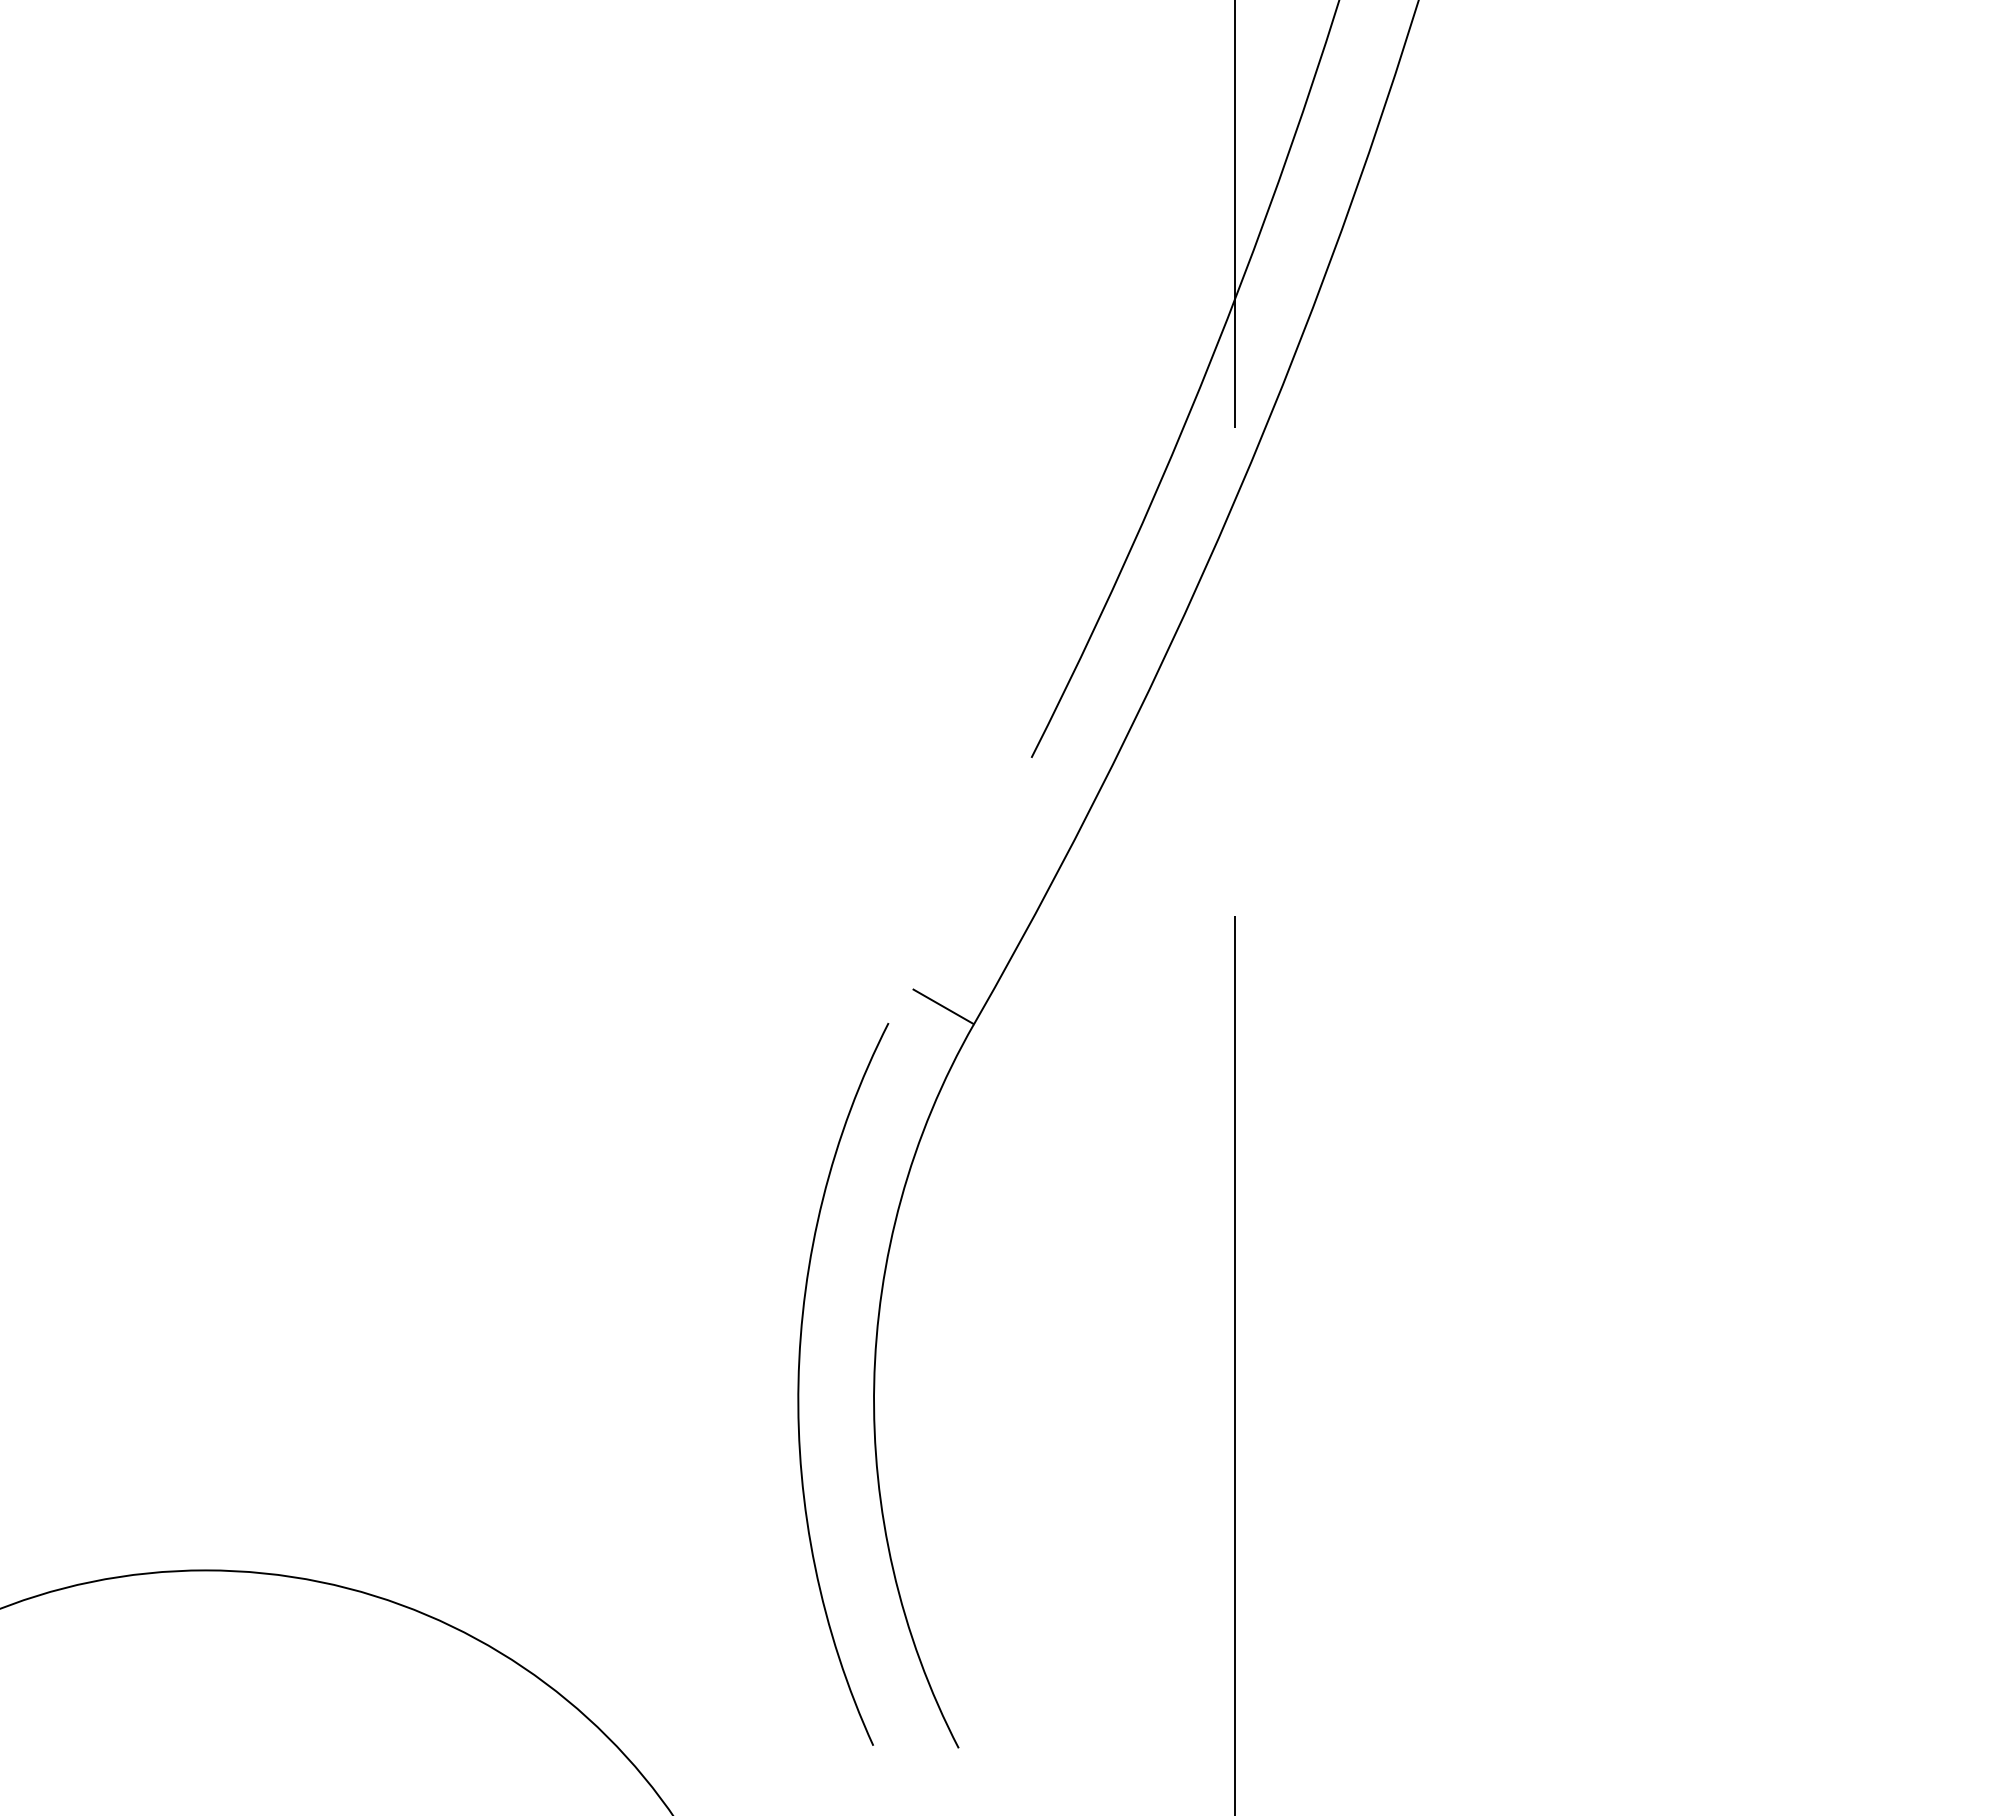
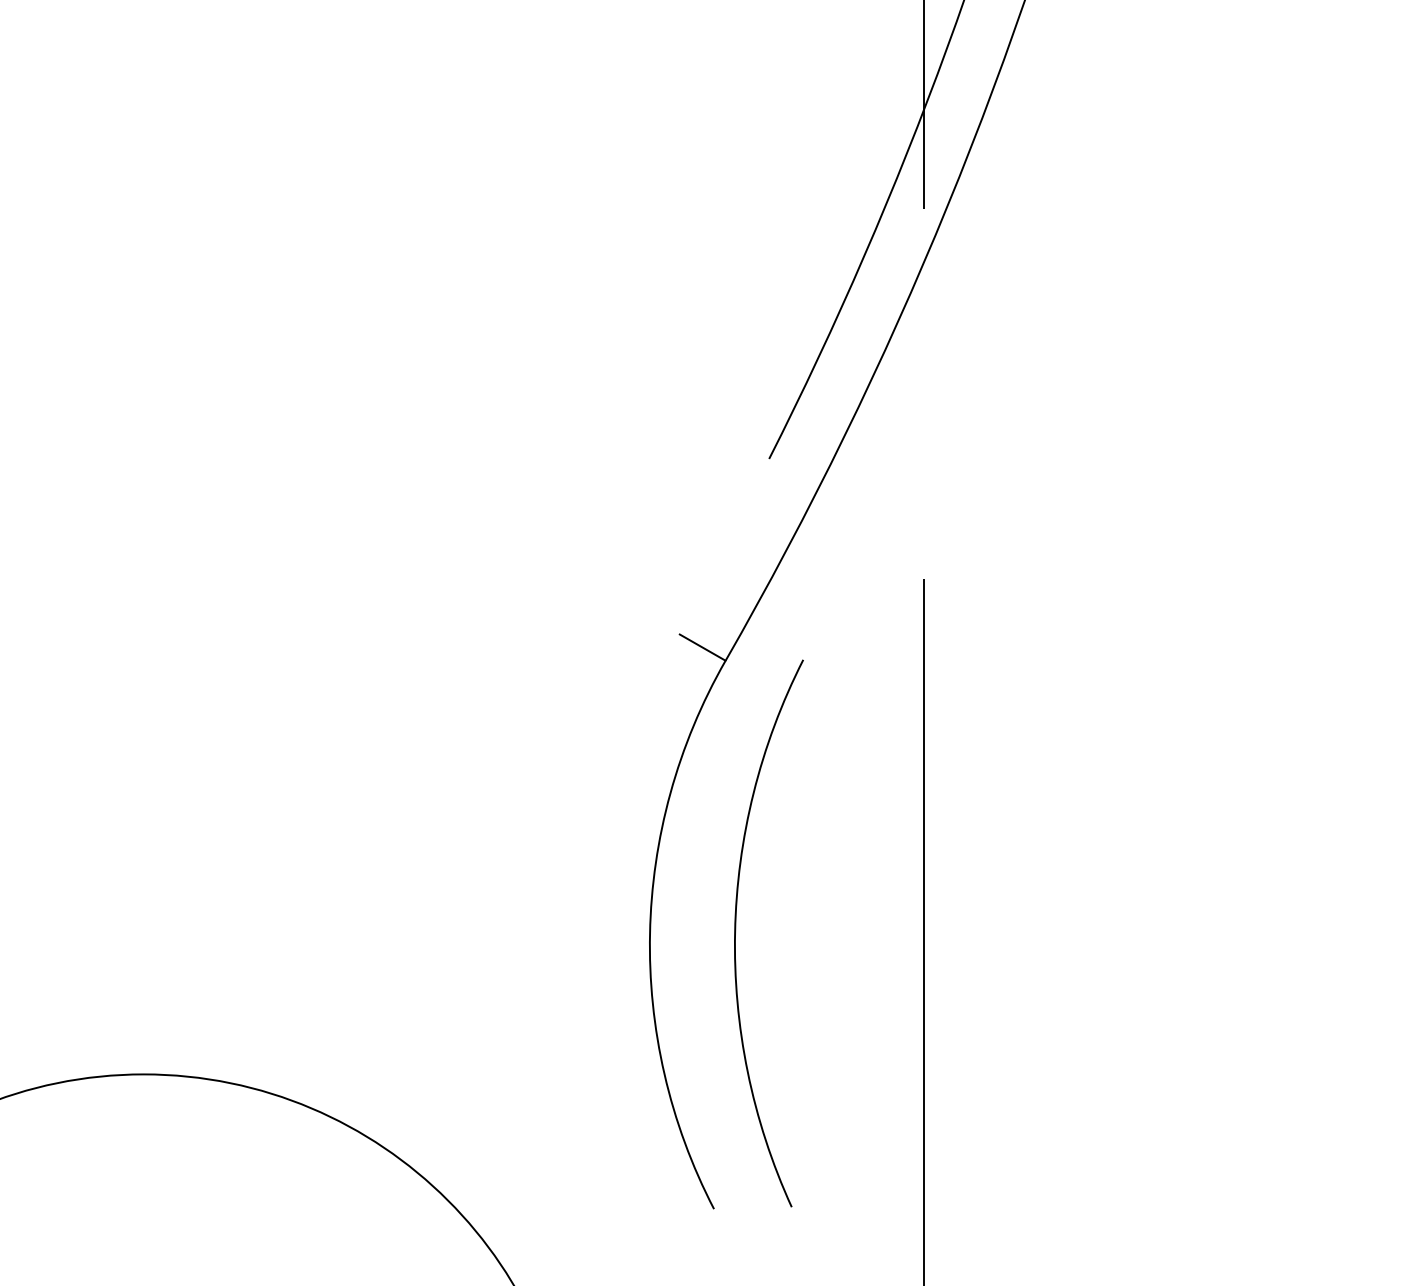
arc: (799, 1384) -> (735, 933), moved

